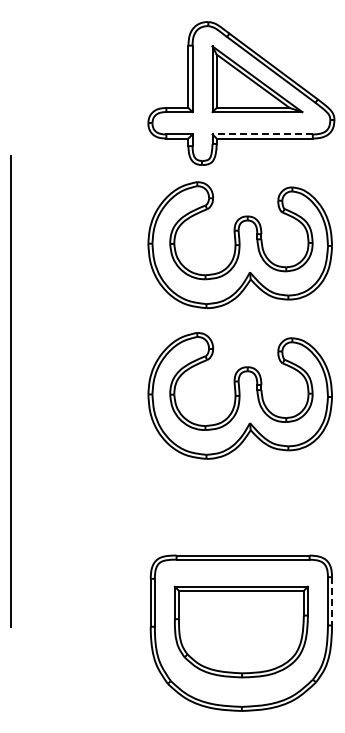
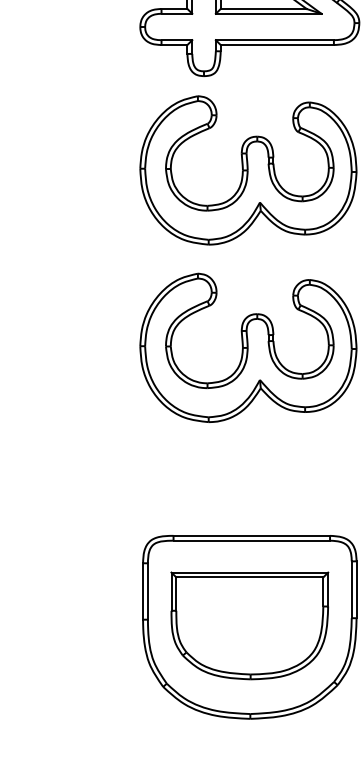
line: (262, 134) -> (274, 40), dashed -> solid
line: (332, 601) -> (357, 589), dashed -> solid

